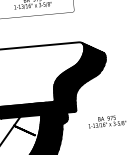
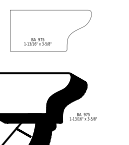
text: (107, 121) -> (83, 116), moved

